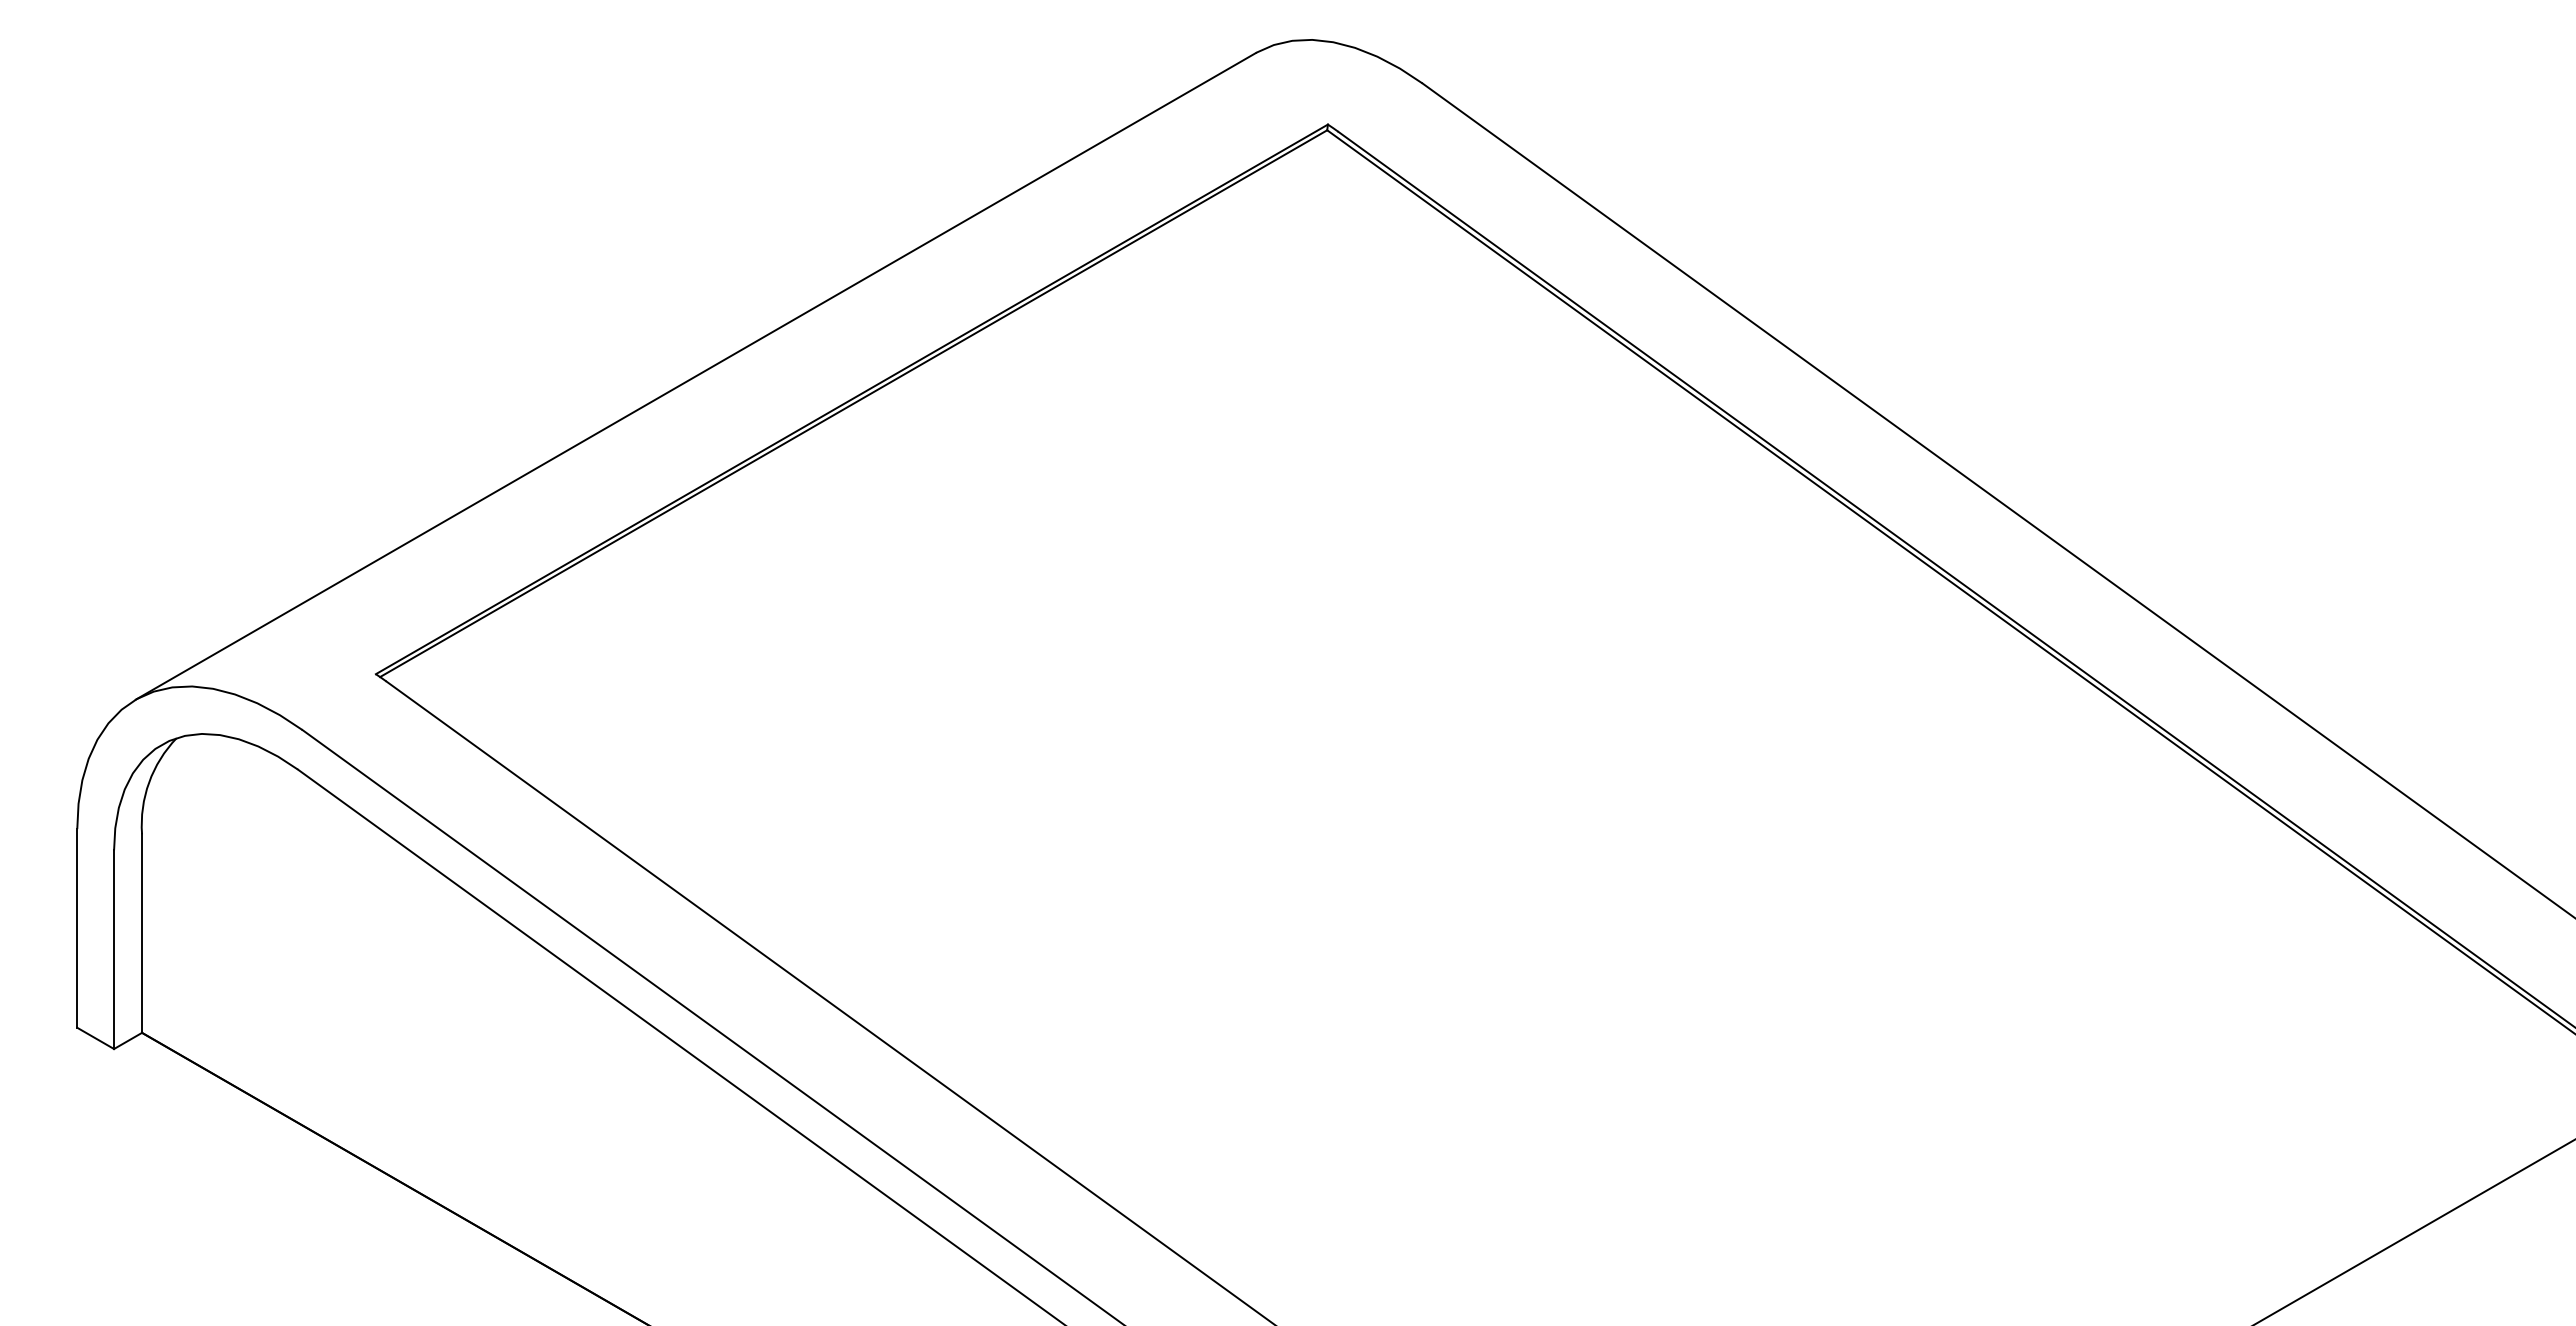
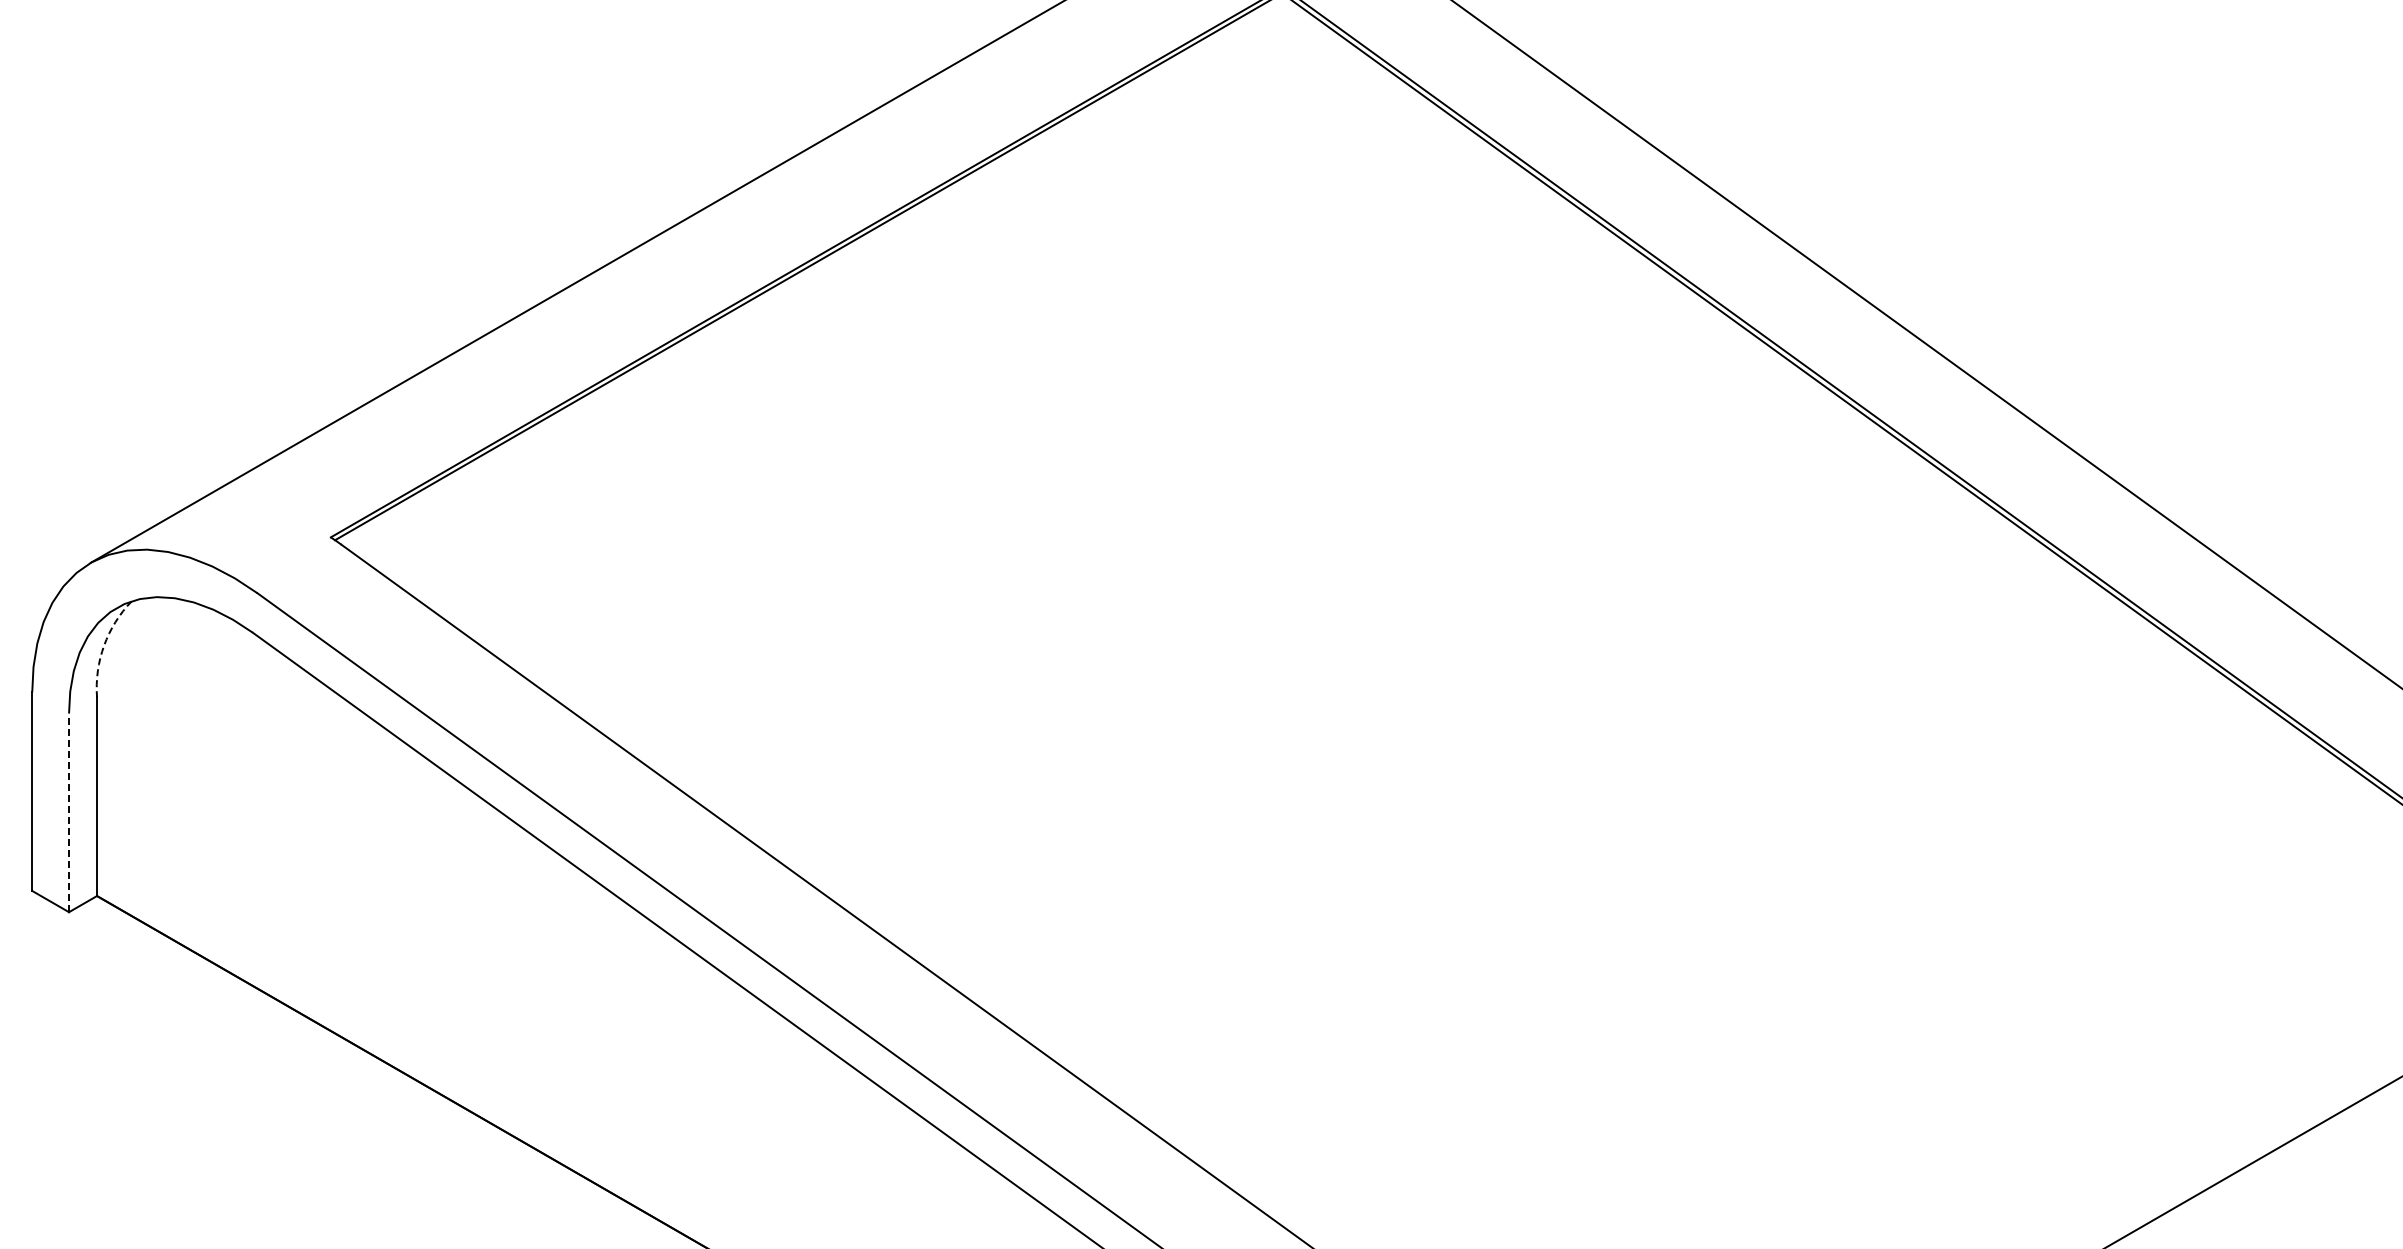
arc: (149, 782) -> (104, 645), solid -> dashed
line: (114, 949) -> (69, 812), solid -> dashed

